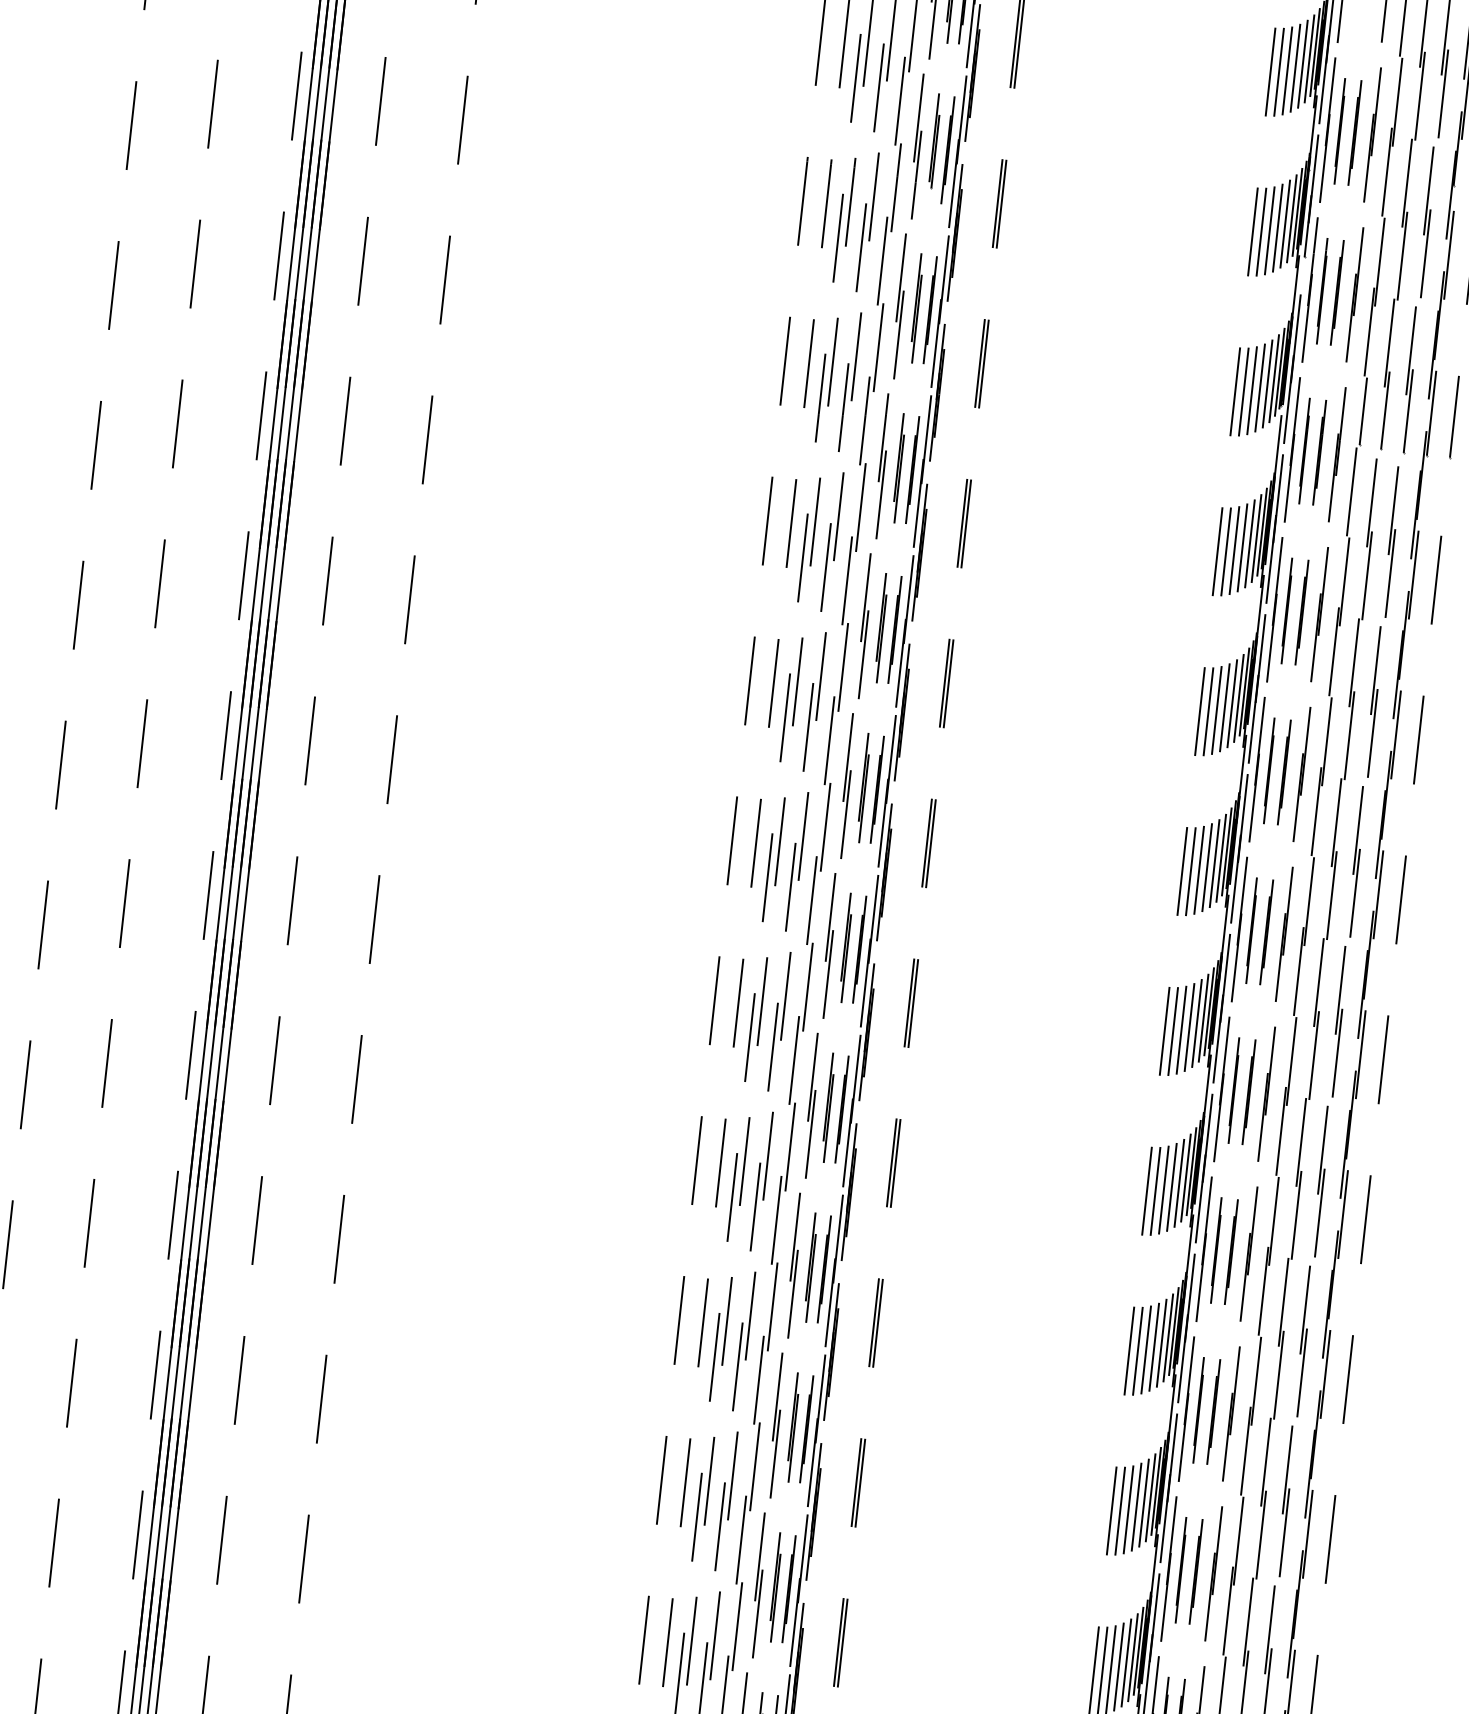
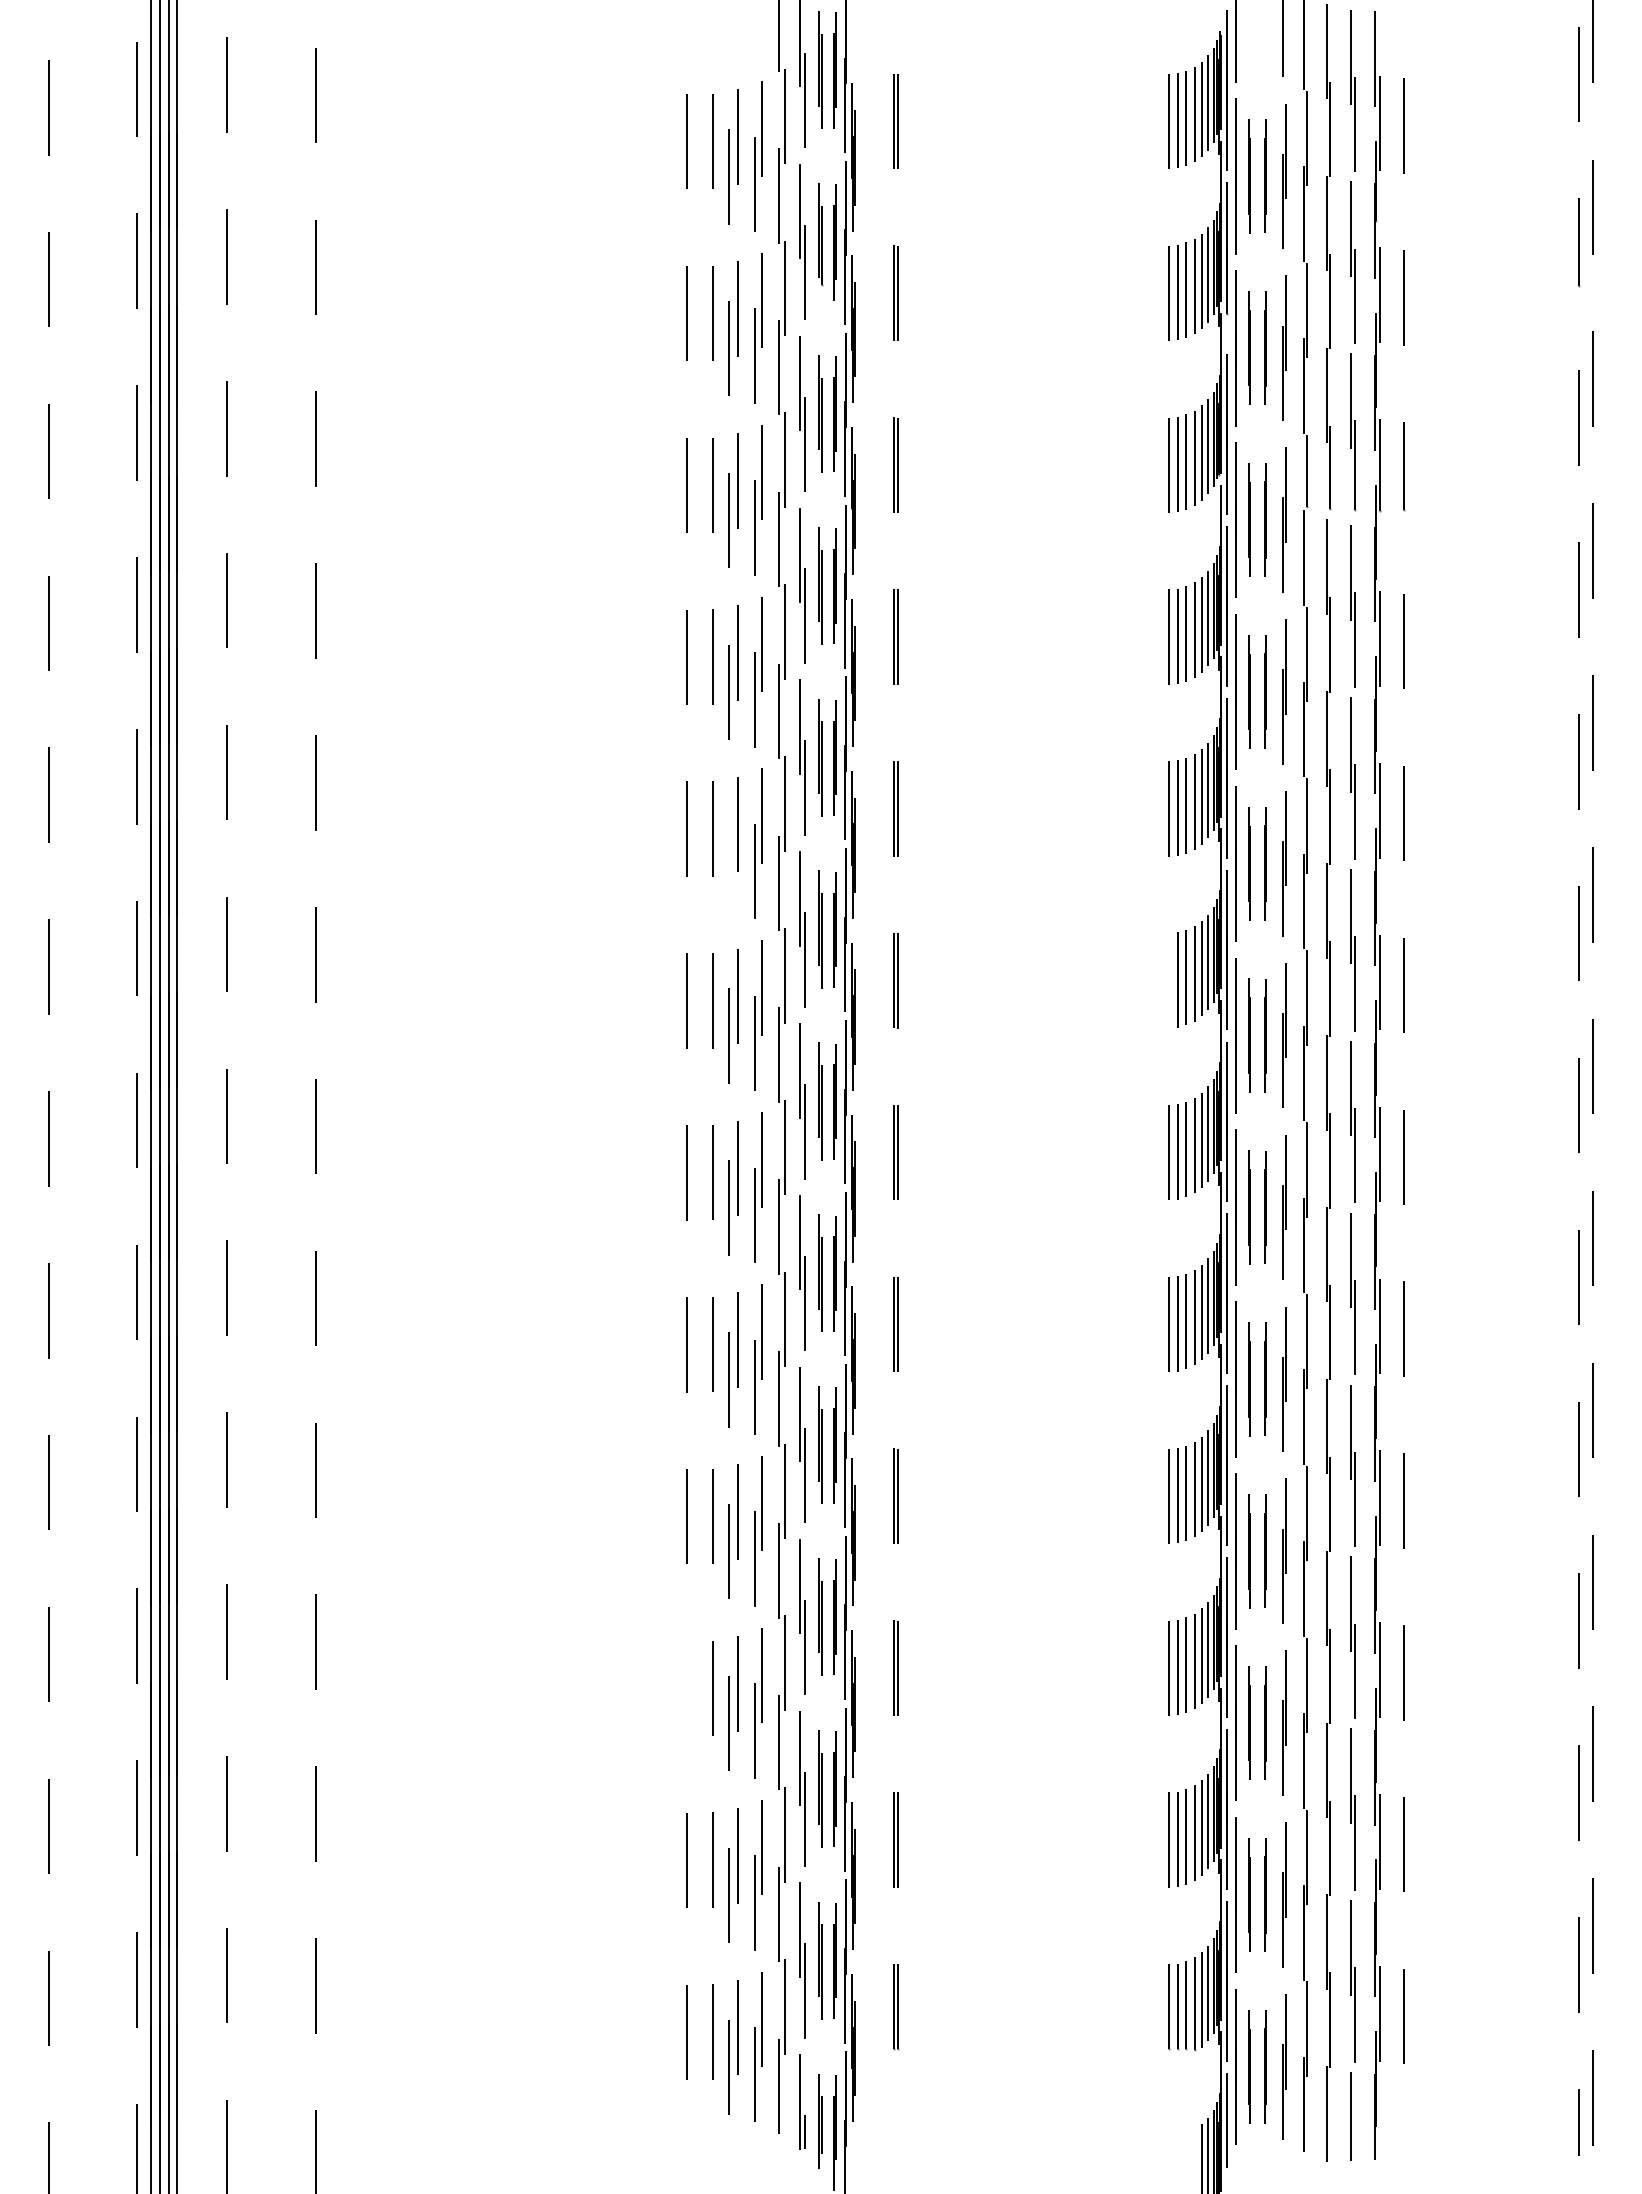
line: (784, 717) -> (728, 863), removed
line: (1182, 871) -> (1168, 980), removed
line: (662, 1480) -> (687, 1688), removed

